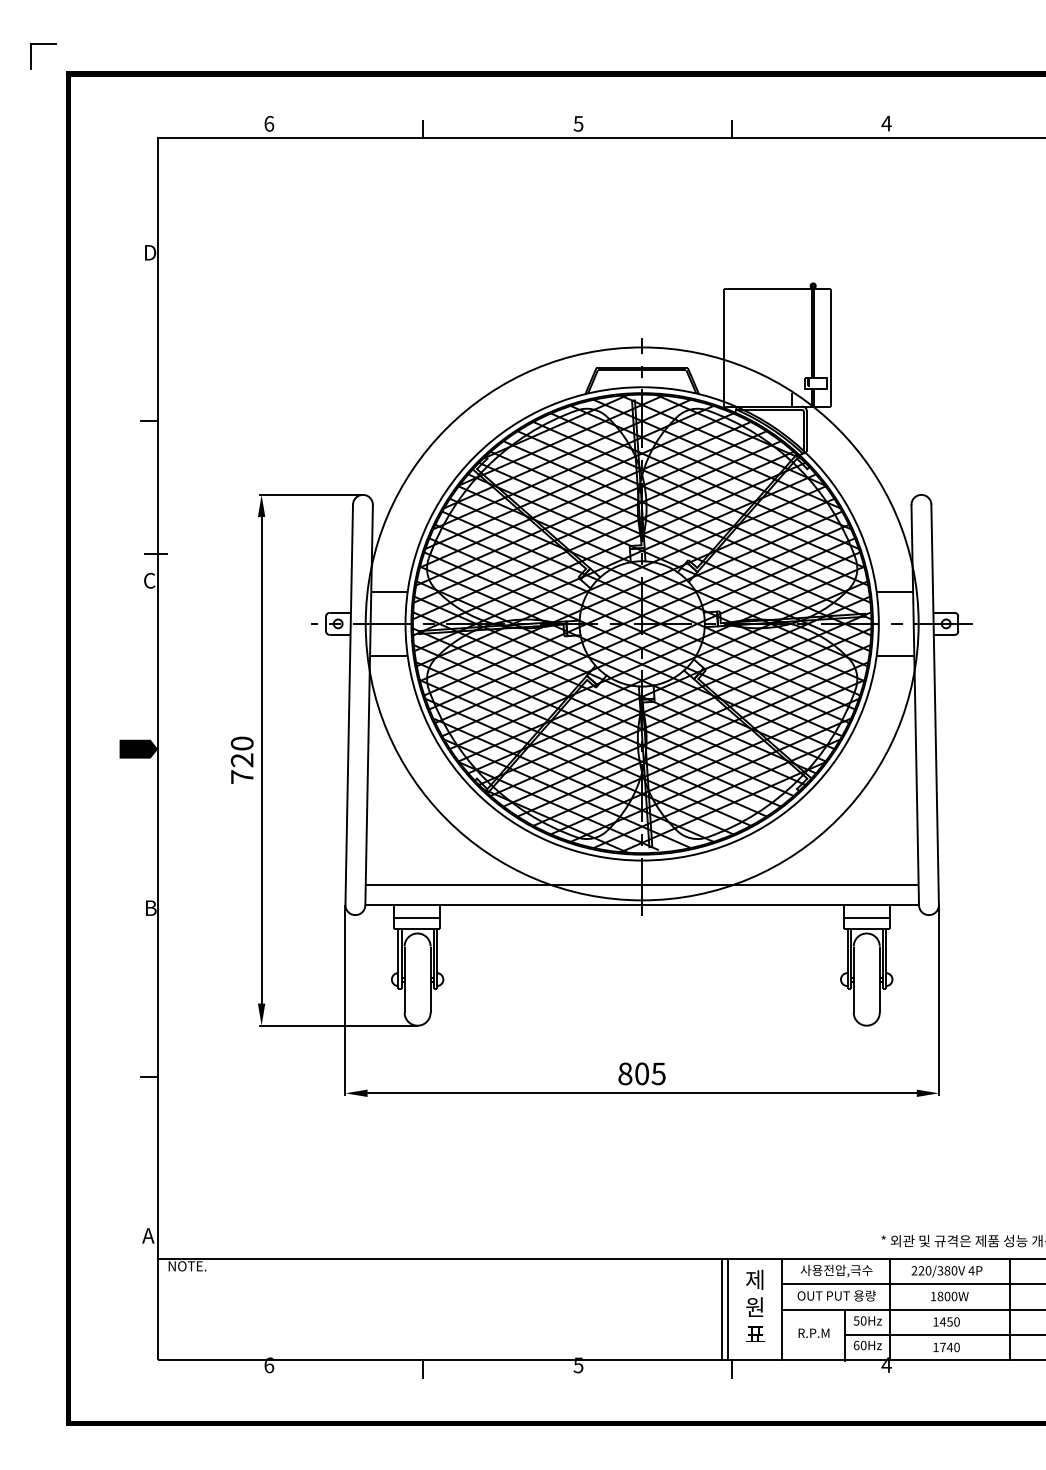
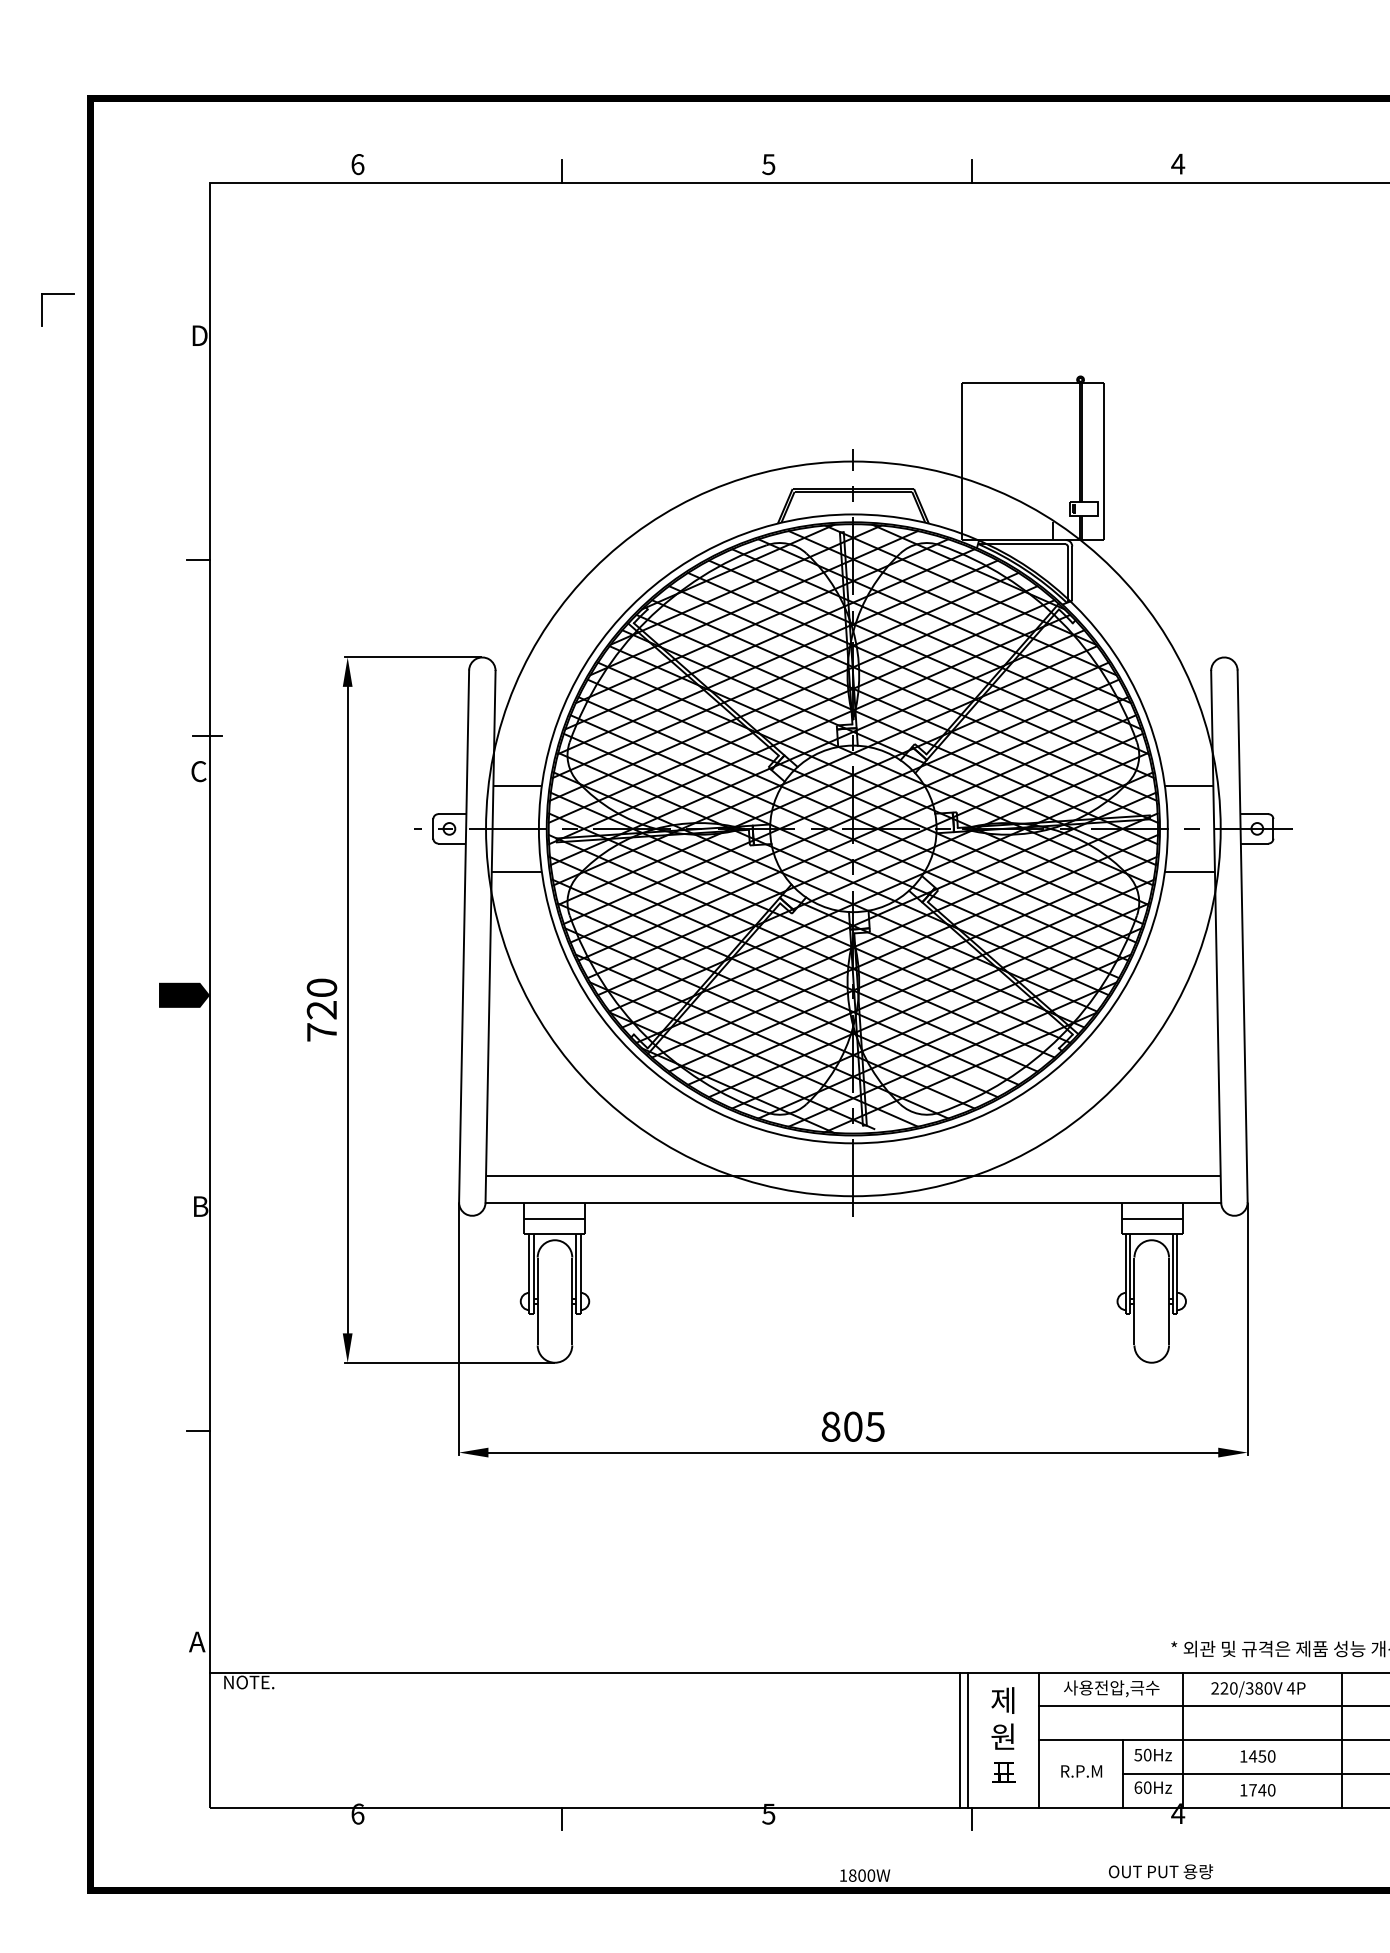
part: (43, 44) -> (57, 294), moved
text: (837, 1295) -> (1161, 1871), moved
text: (950, 1296) -> (865, 1875), moved

